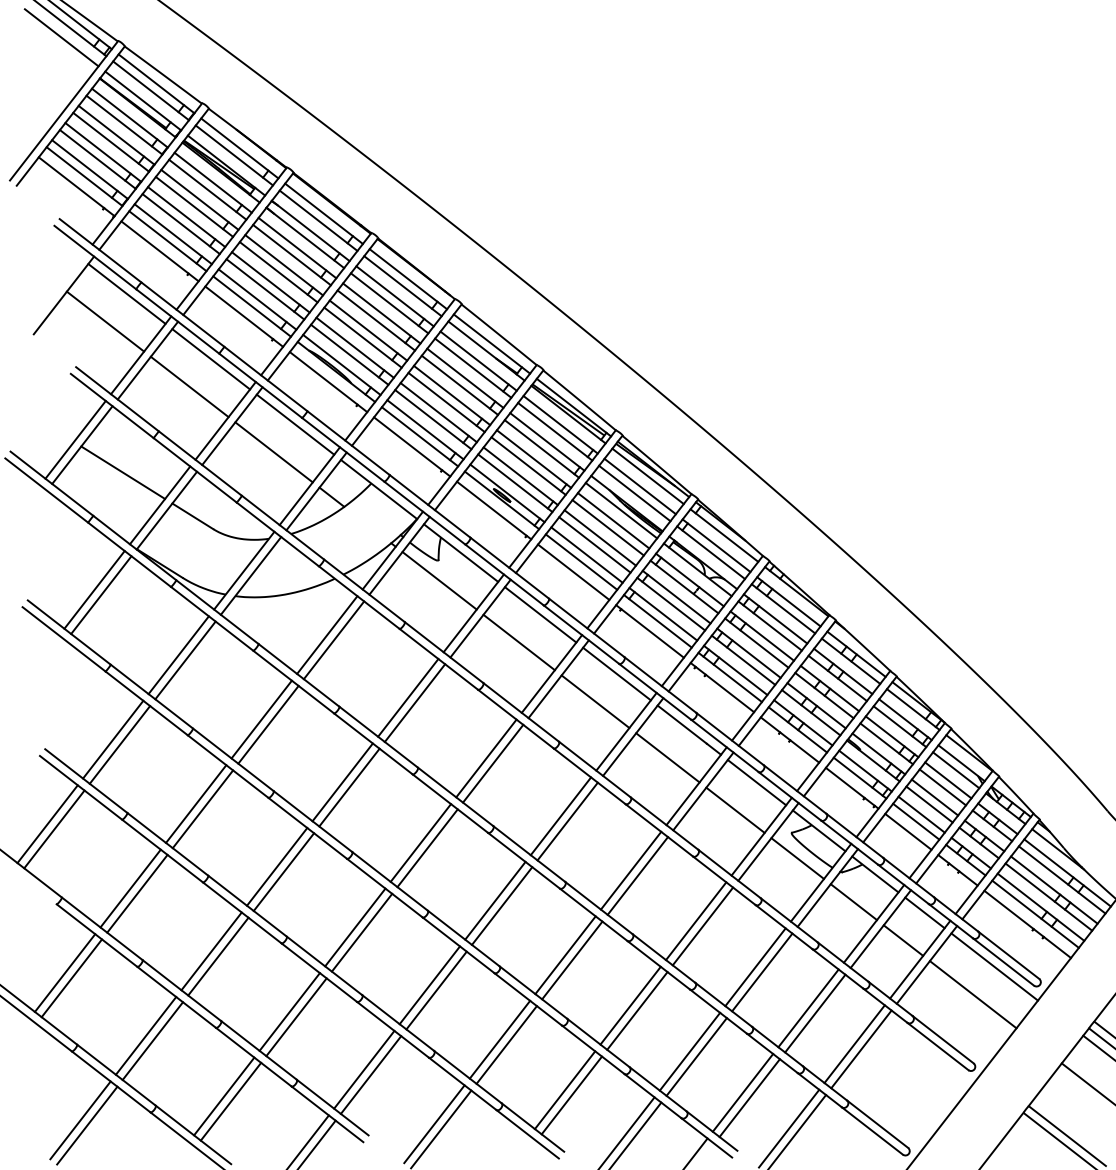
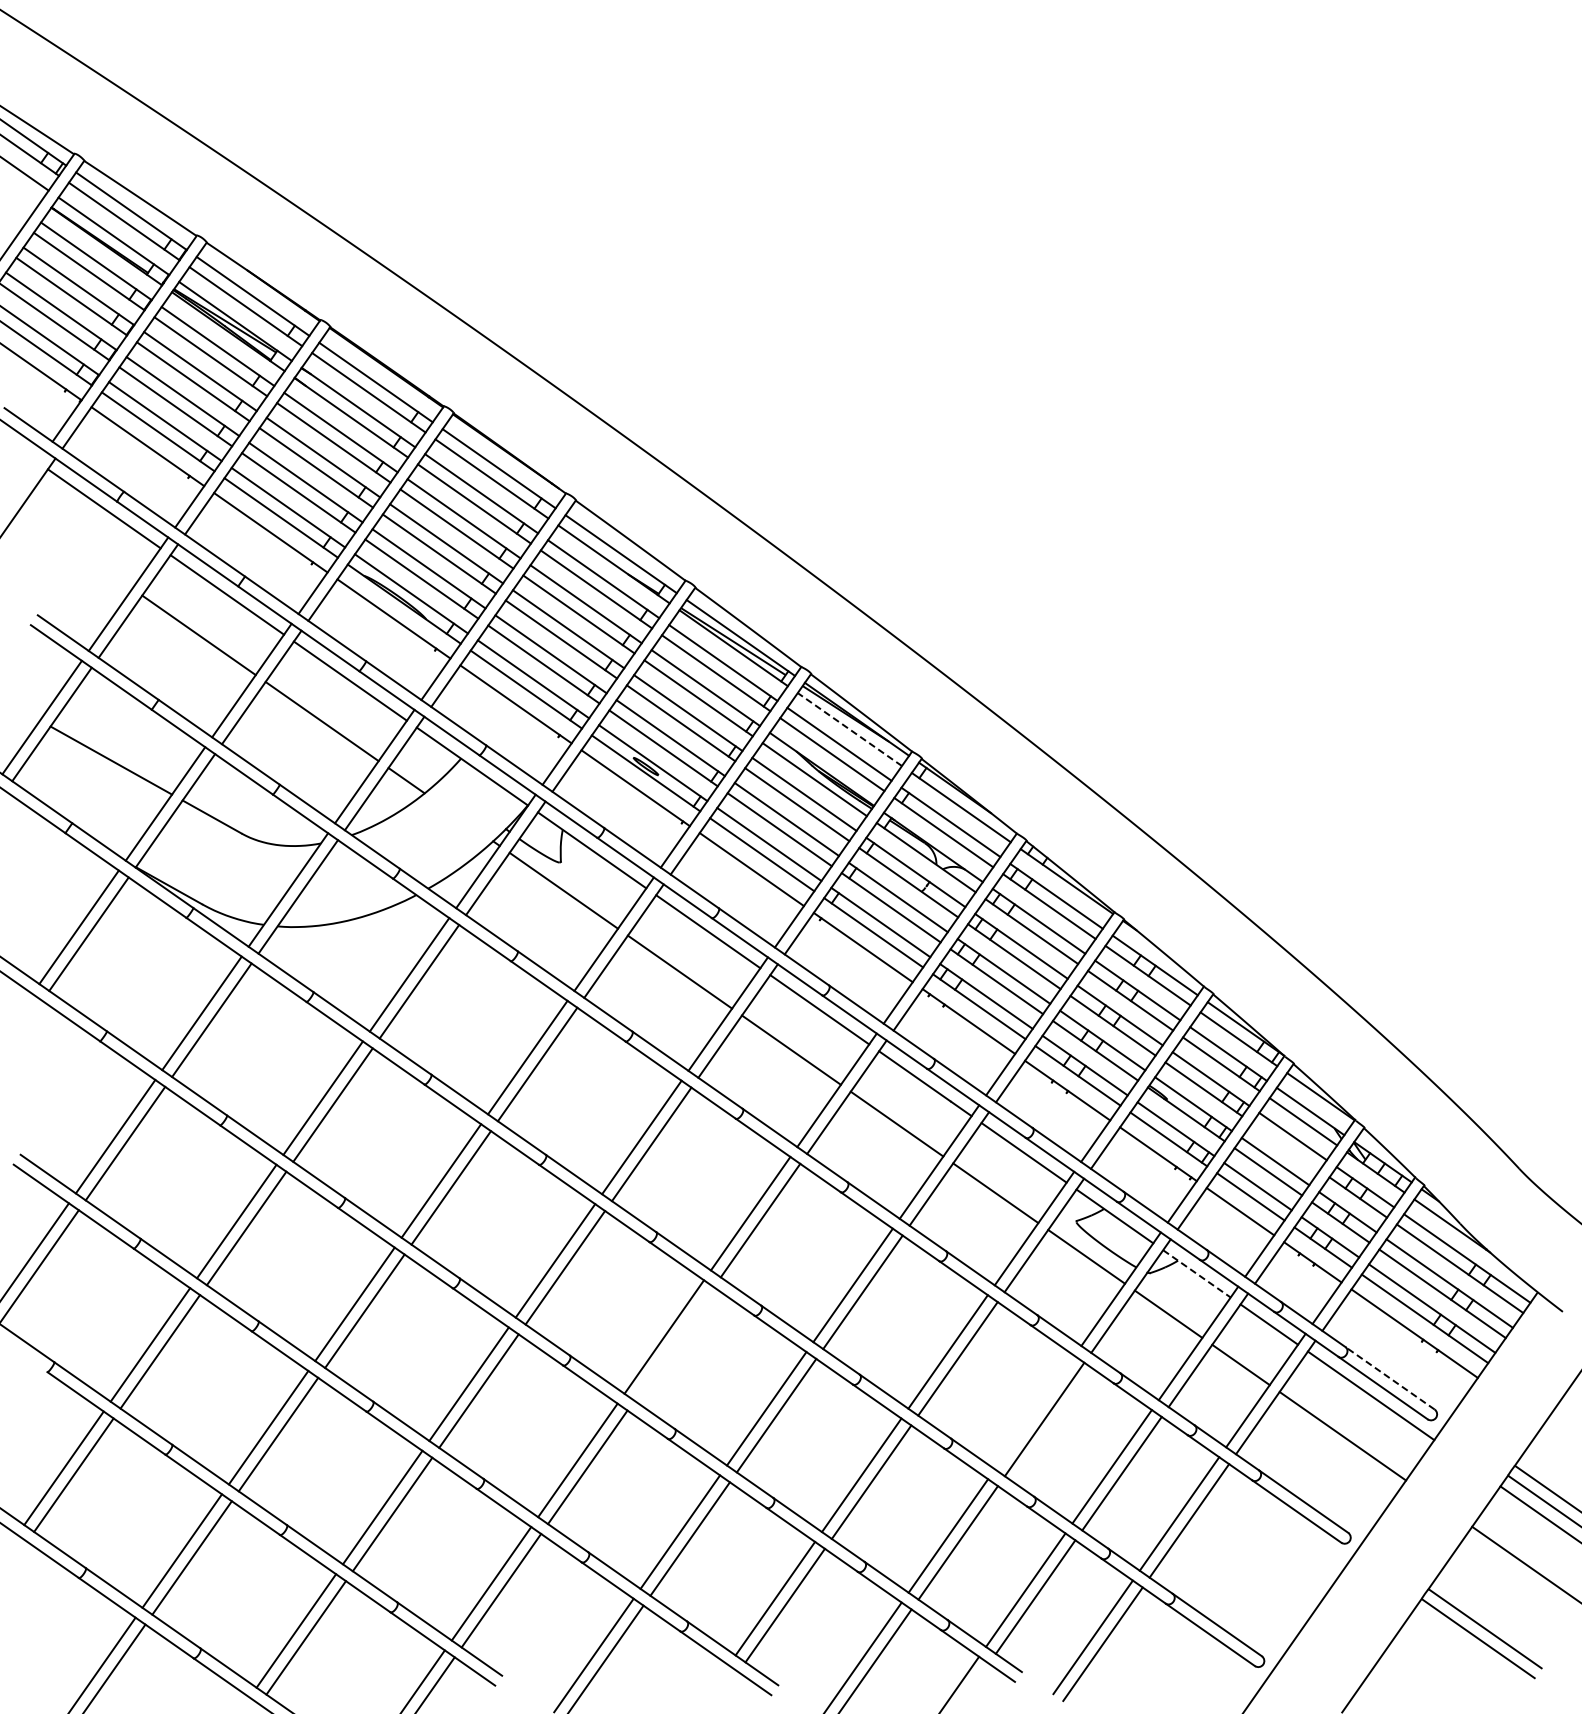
line: (105, 321) -> (75, 548), removed
line: (647, 476) -> (849, 729), solid -> dashed
line: (942, 787) -> (1285, 1146), removed
line: (875, 874) -> (1197, 1274), solid -> dashed
line: (501, 905) -> (673, 1343), removed
line: (1008, 955) -> (1389, 1378), solid -> dashed
line: (755, 967) -> (1034, 1412), removed

